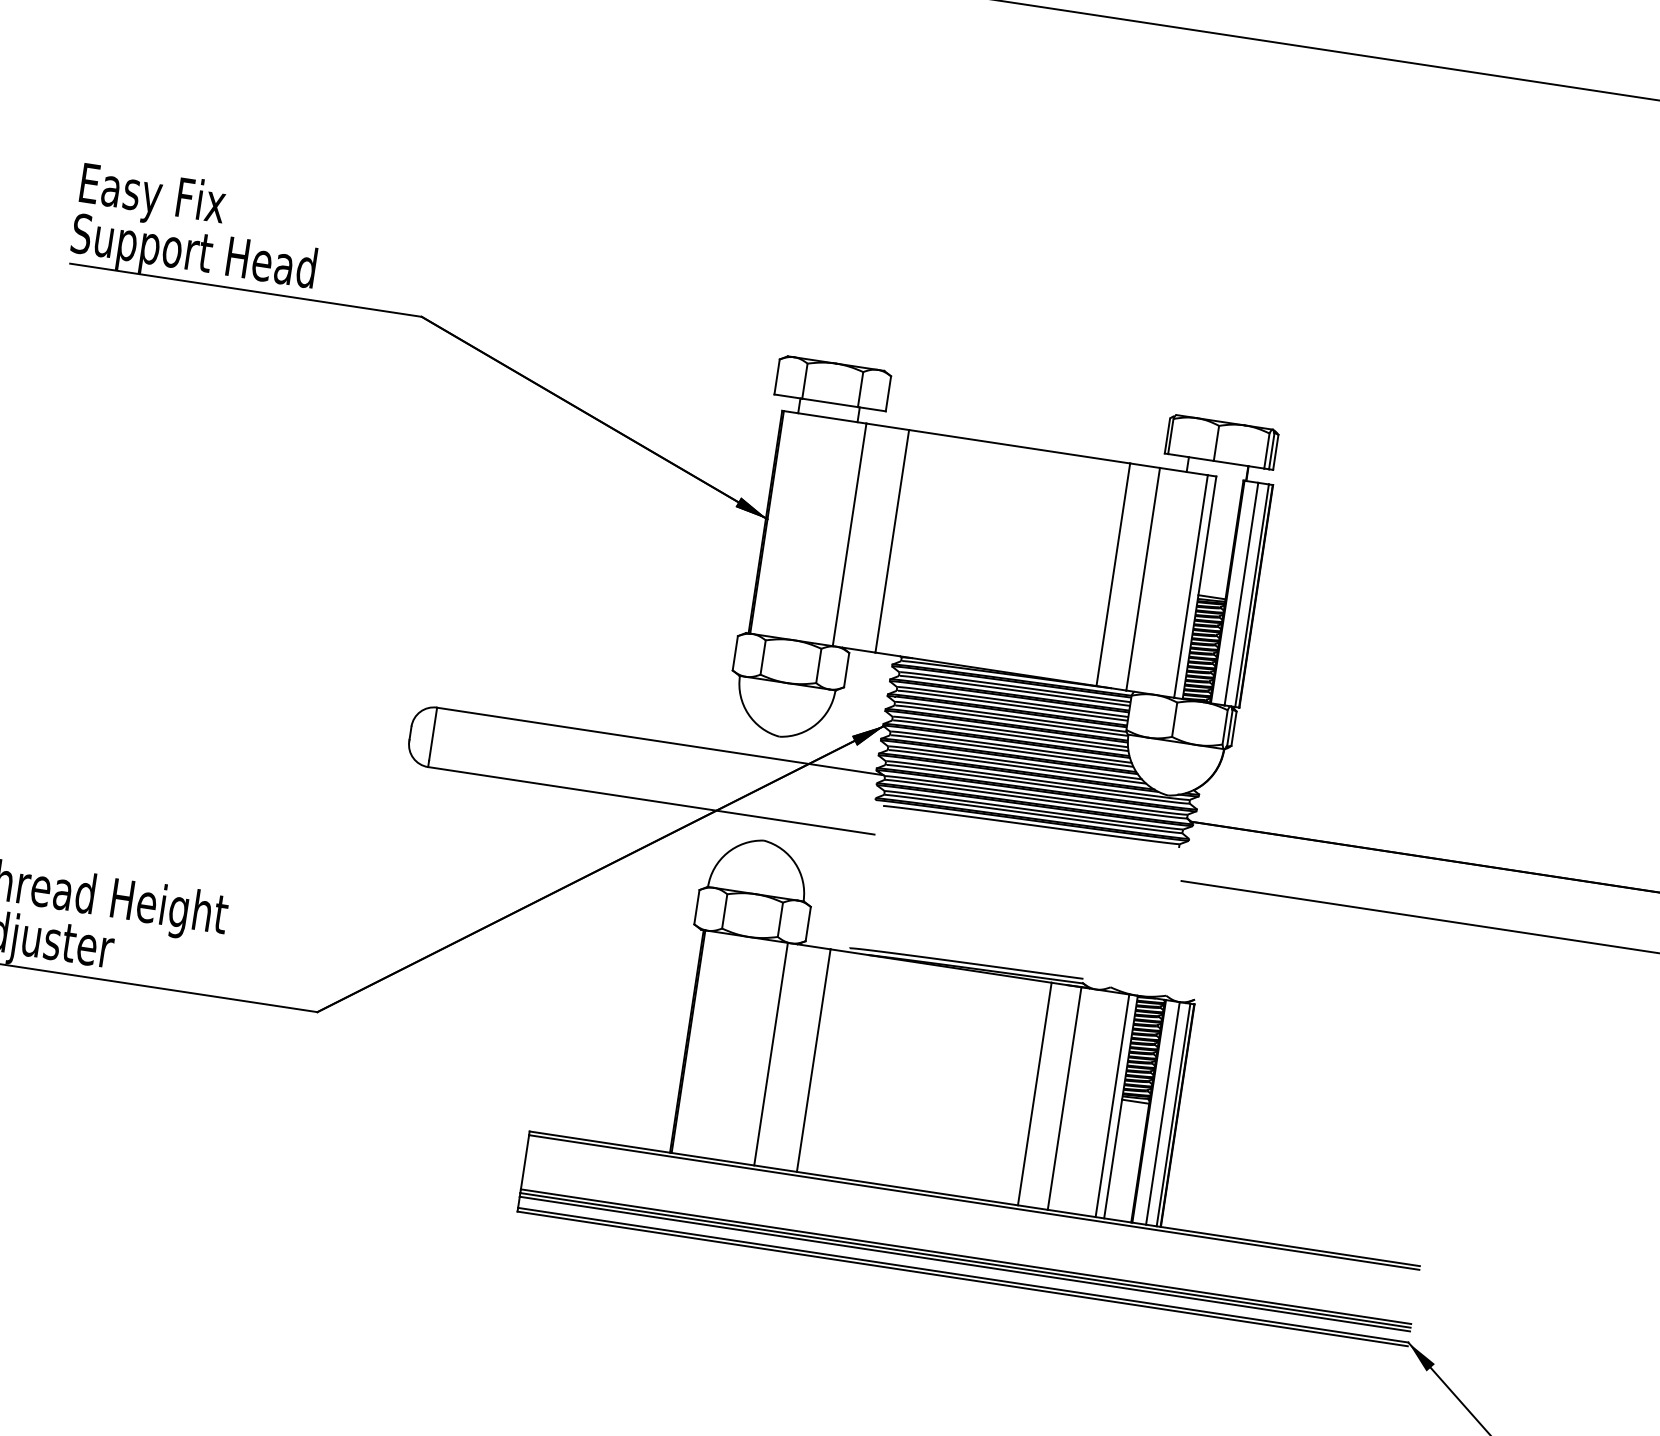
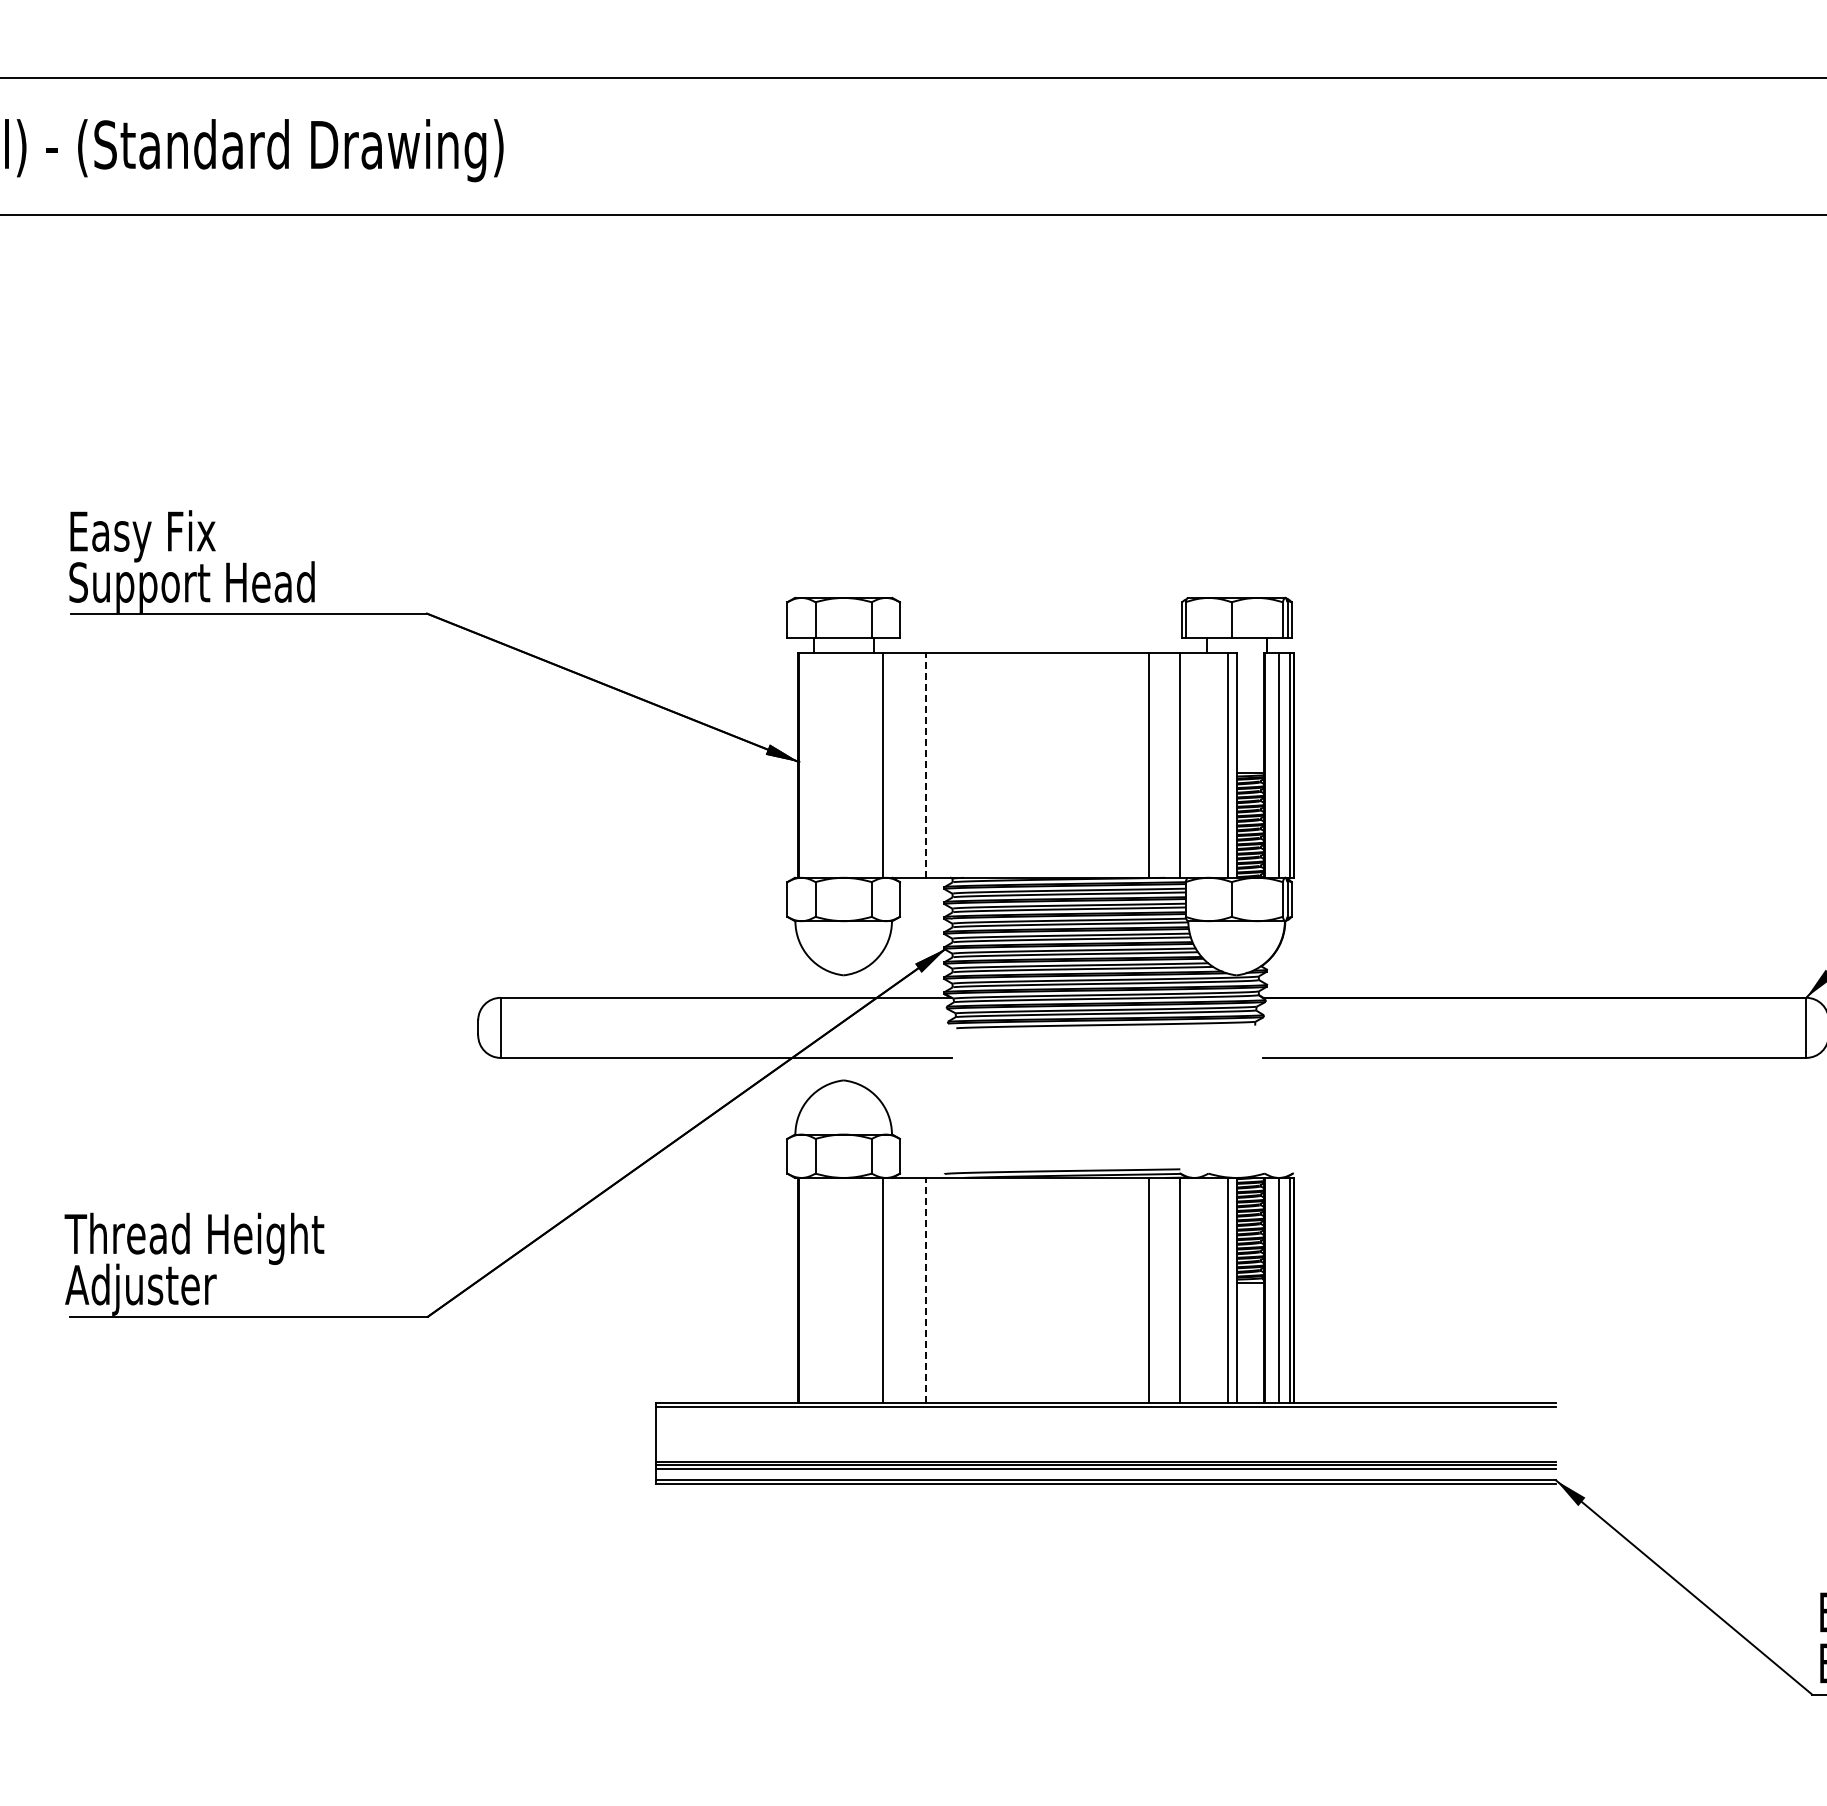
line: (891, 541) -> (925, 765), solid -> dashed
line: (813, 1060) -> (925, 1290), solid -> dashed

